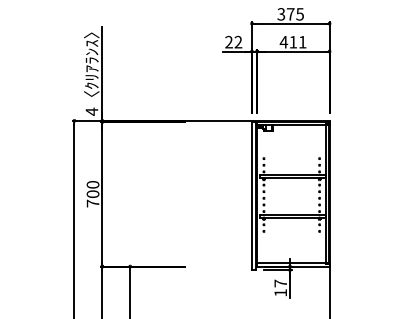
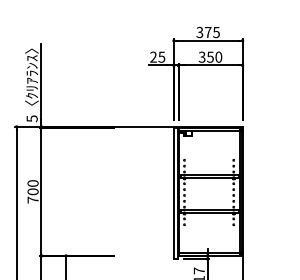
text: (238, 41) -> (161, 56), 22 -> 25
text: (292, 41) -> (209, 56), 411 -> 350
text: (91, 111) -> (31, 118), 4 -> 5

